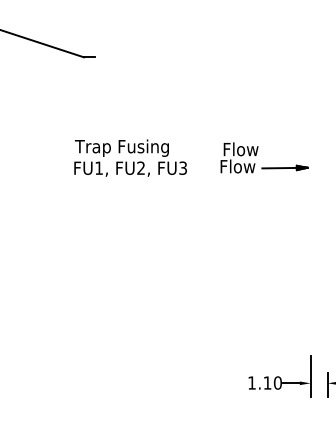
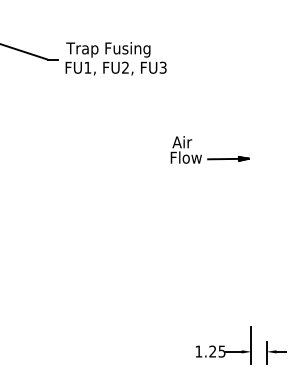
text: (240, 149) -> (188, 142), Flow -> Air
text: (130, 157) -> (116, 58), moved
text: (272, 382) -> (217, 351), 1.10 -> 1.25

